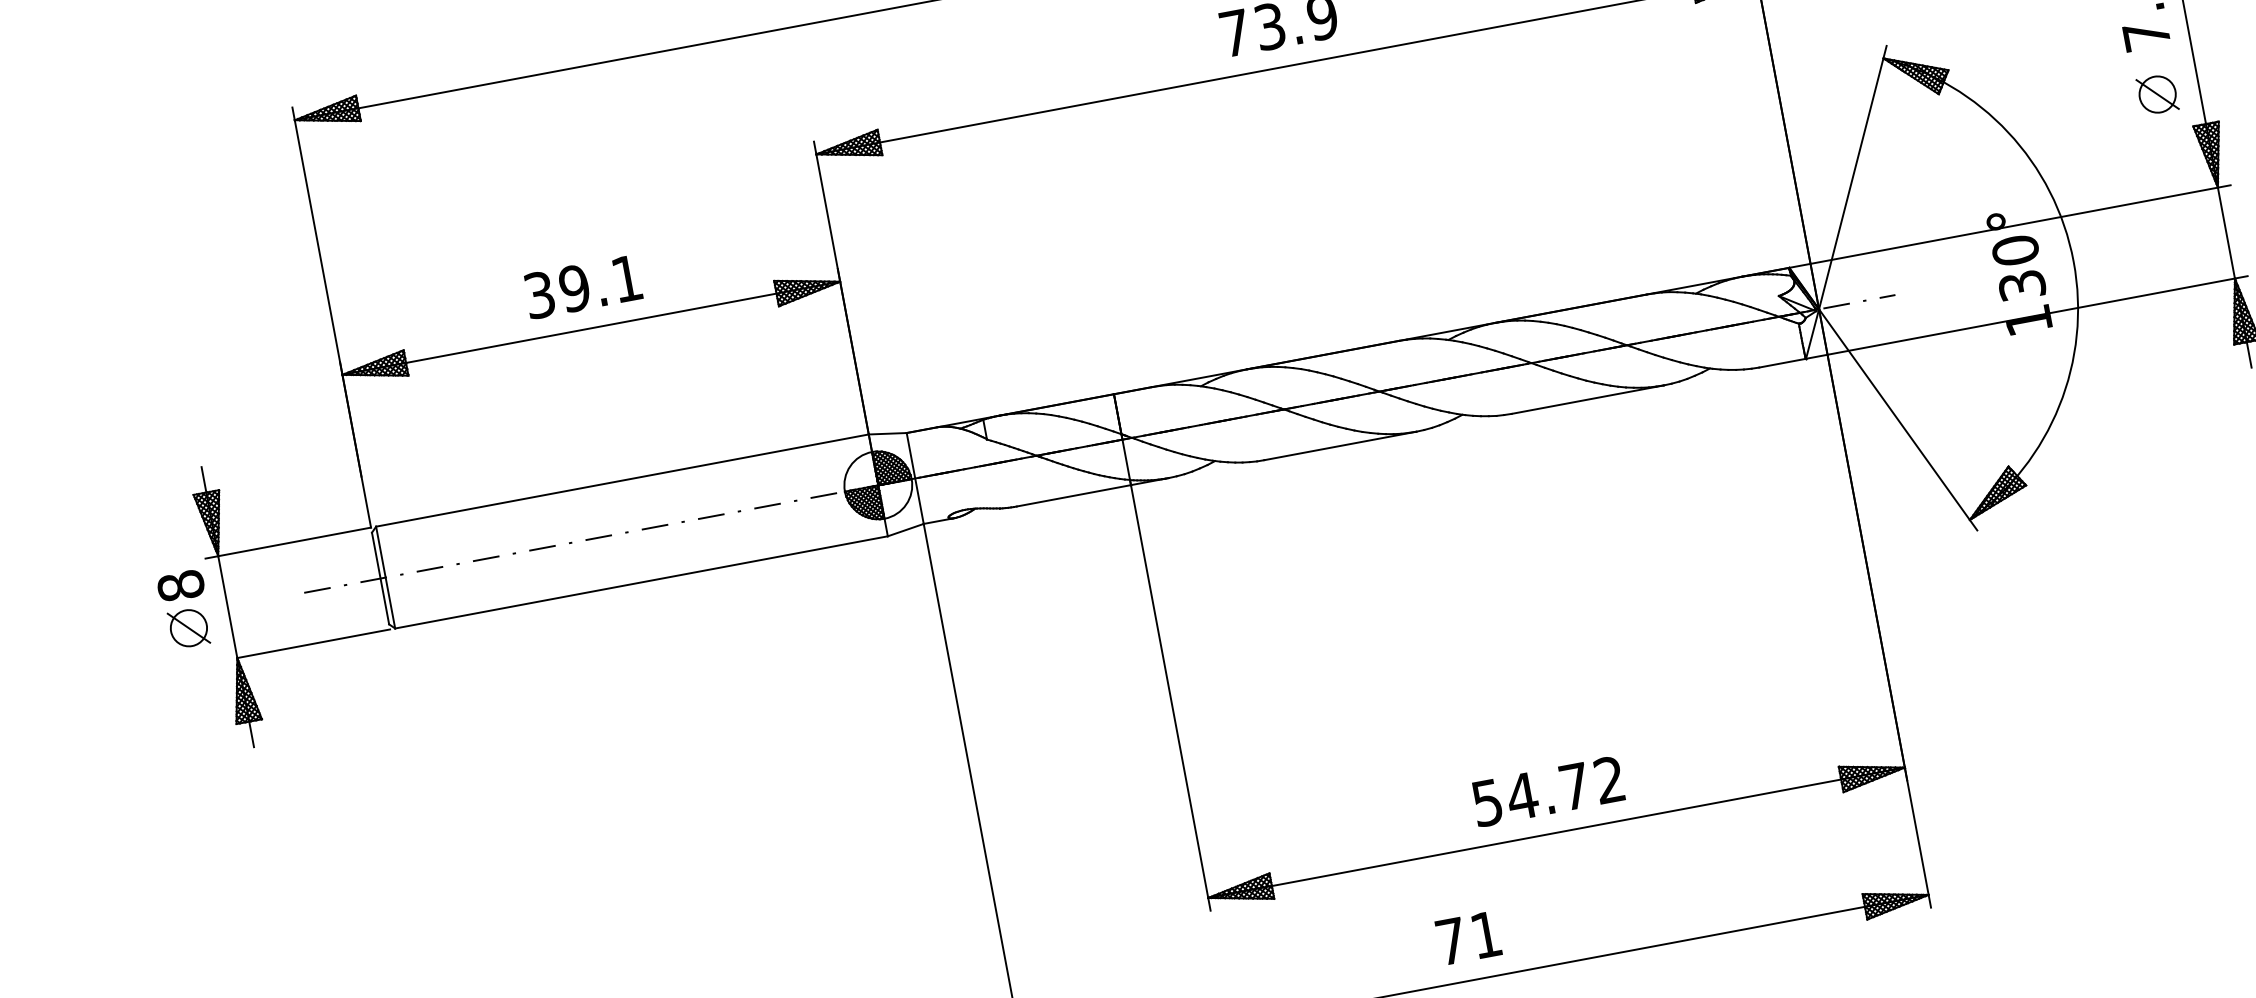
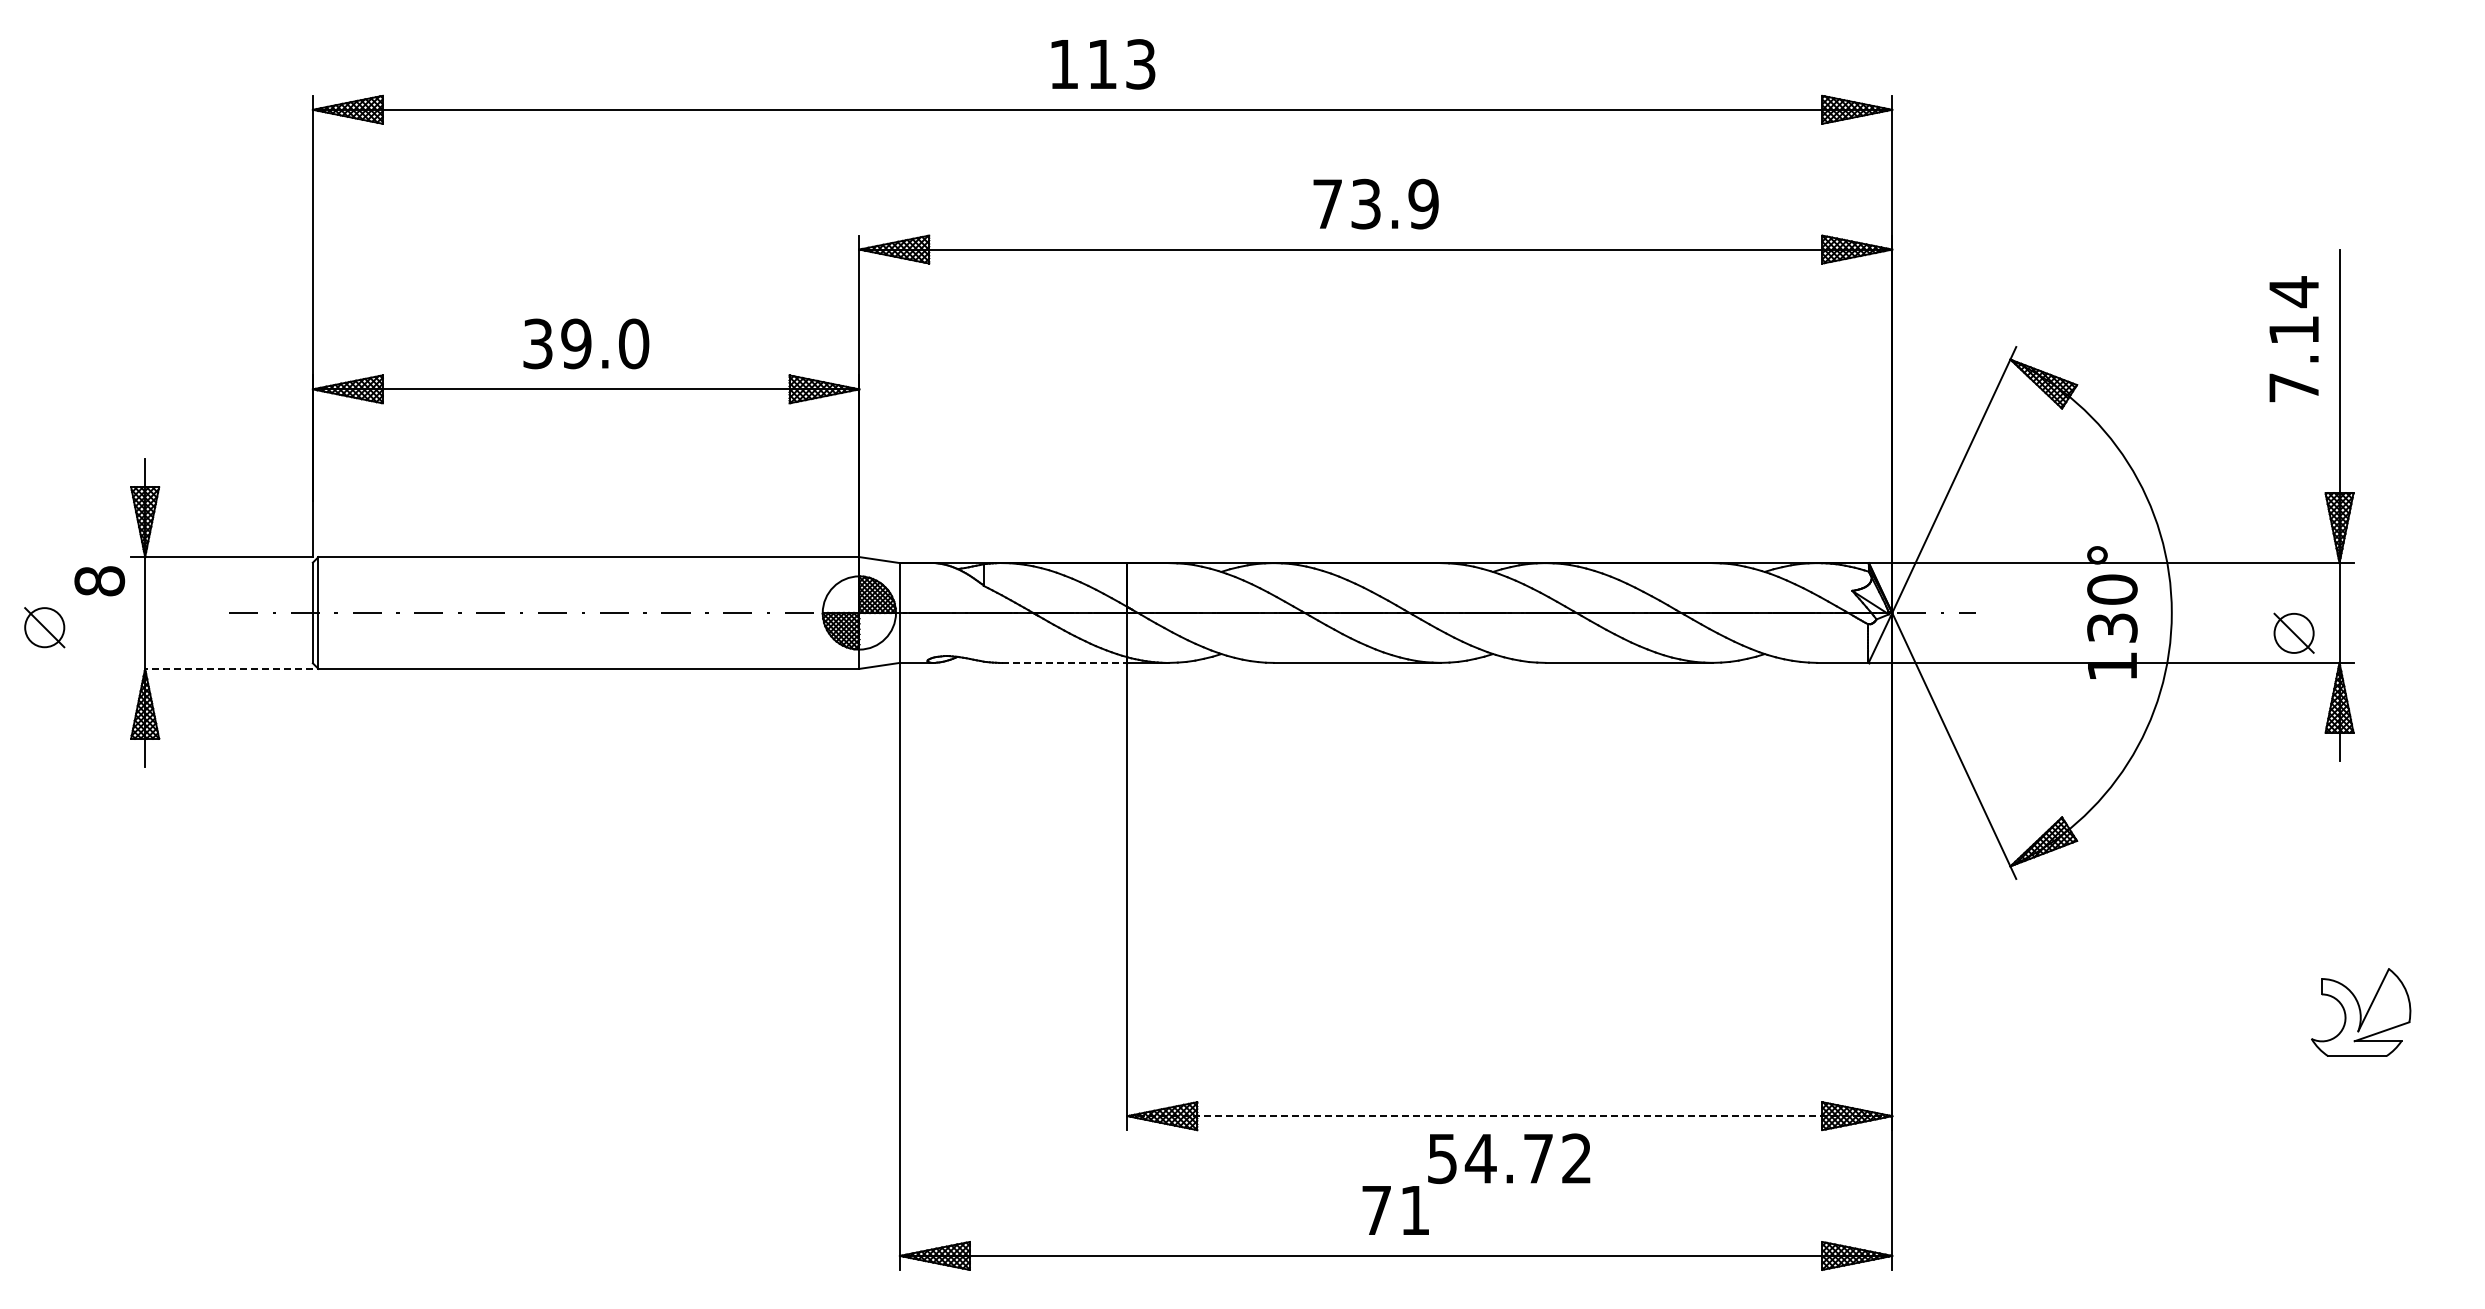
part: (2156, 93) -> (2293, 632), moved
text: (627, 278) -> (634, 343), 39.1 -> 39.0
line: (1073, 495) -> (1064, 662), solid -> dashed
part: (188, 628) -> (44, 627), moved
line: (314, 643) -> (229, 668), solid -> dashed
text: (1548, 791) -> (1509, 1158), moved
line: (1557, 832) -> (1510, 1116), solid -> dashed

